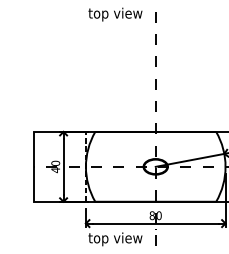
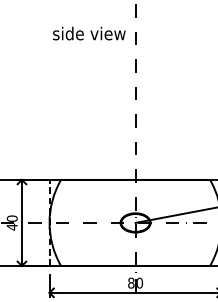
text: (117, 14) -> (88, 35), top view -> side view

